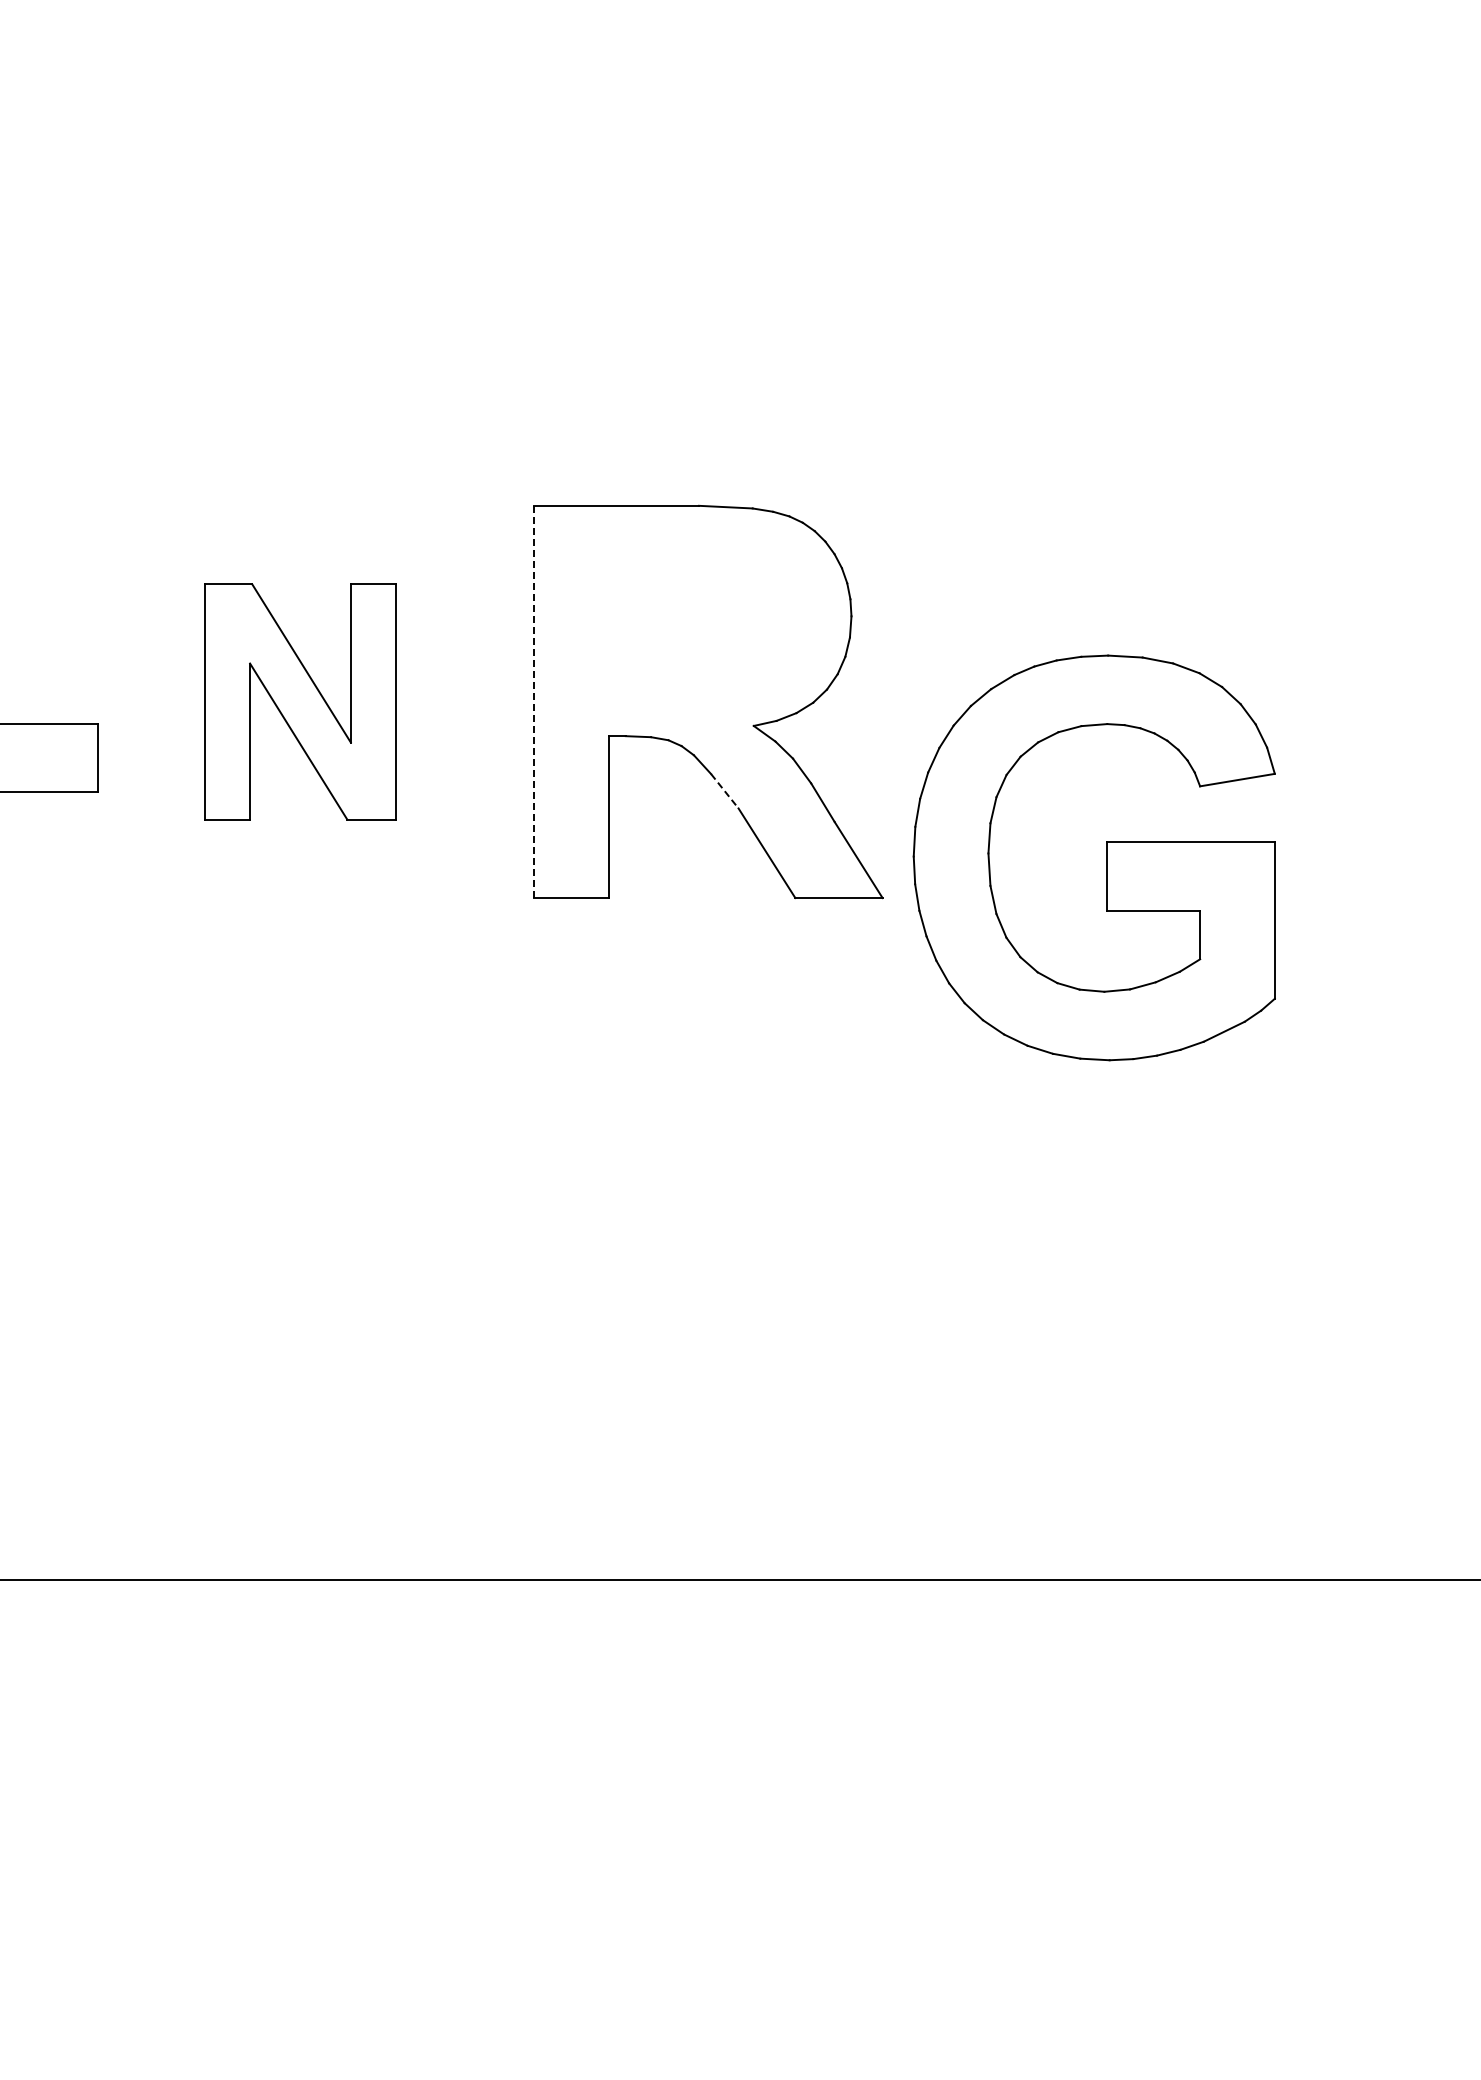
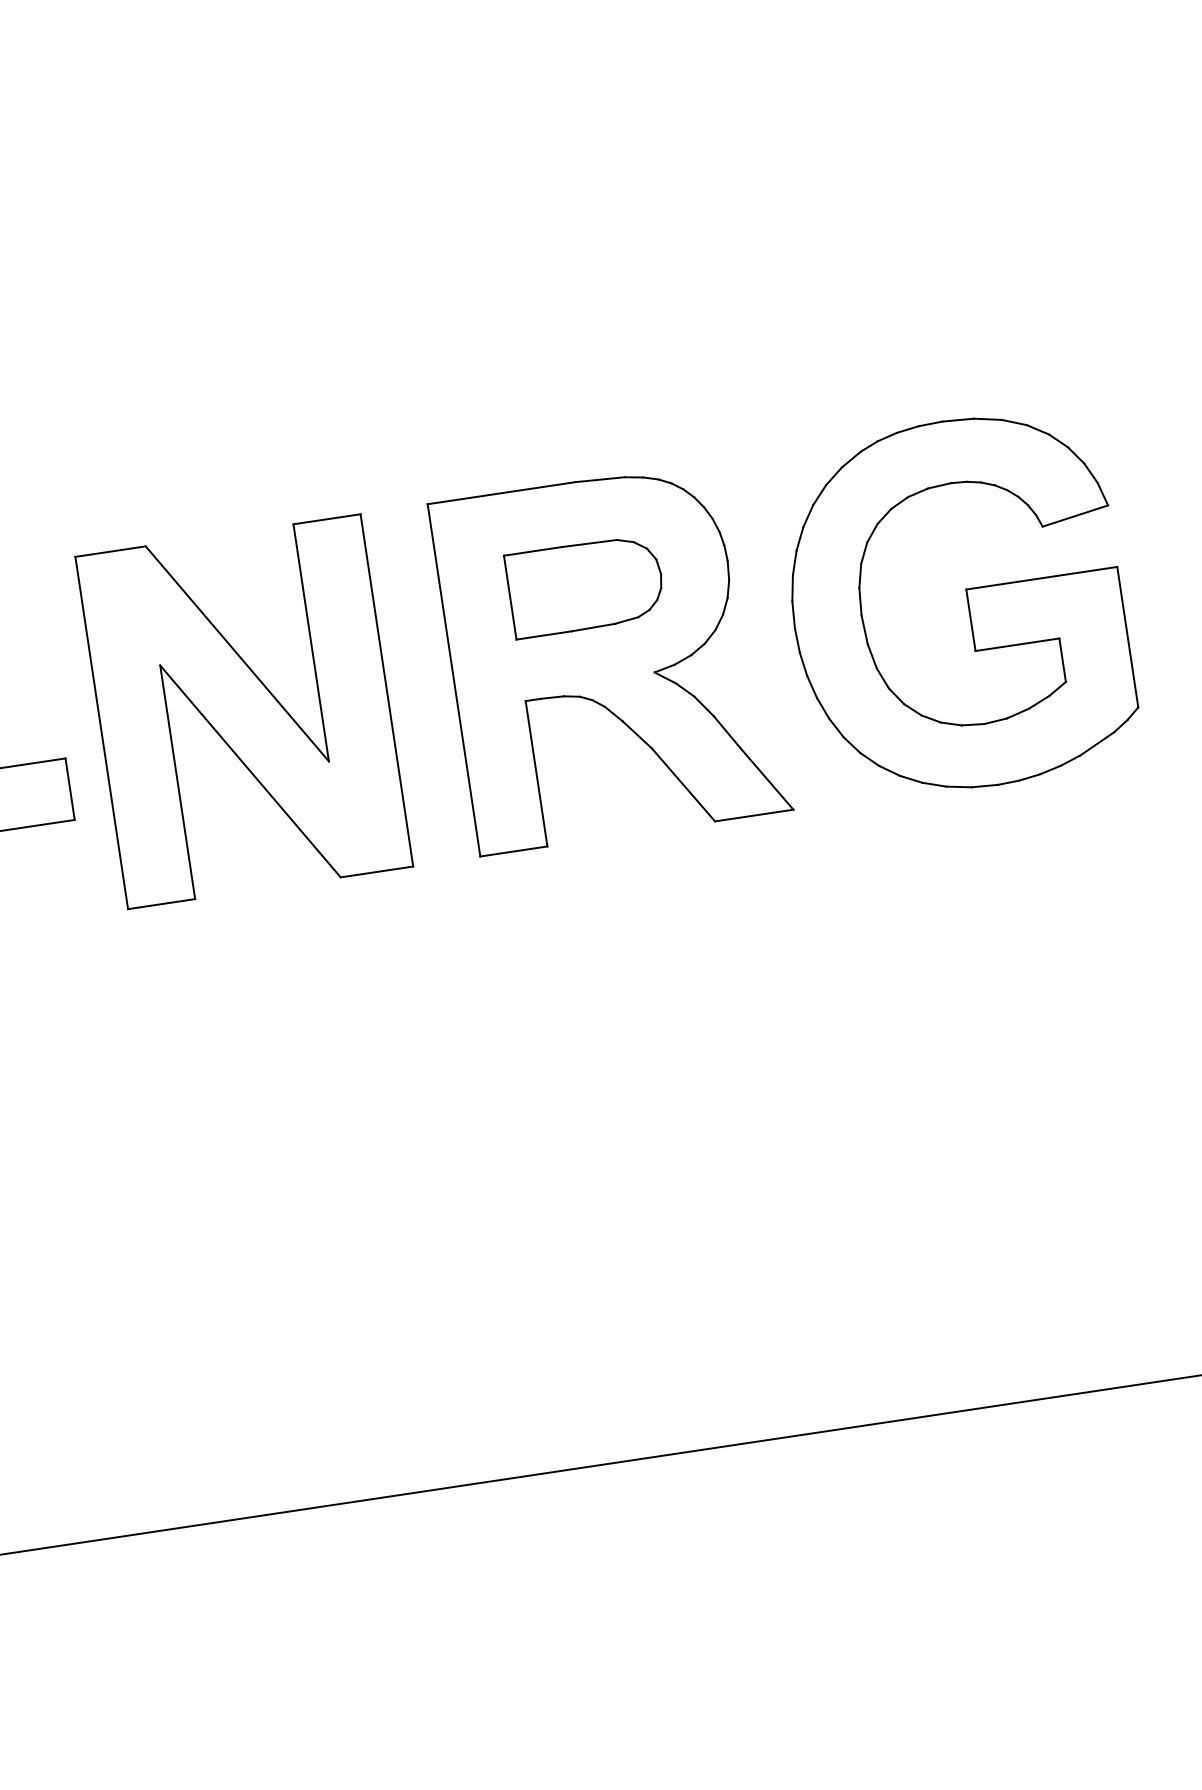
part: (692, 620) -> (585, 585), added
part: (300, 701) -> (244, 711), size x1.67
line: (533, 702) -> (453, 680), dashed -> solid
line: (725, 791) -> (638, 735), dashed -> solid
part: (1106, 857) -> (968, 603), moved

